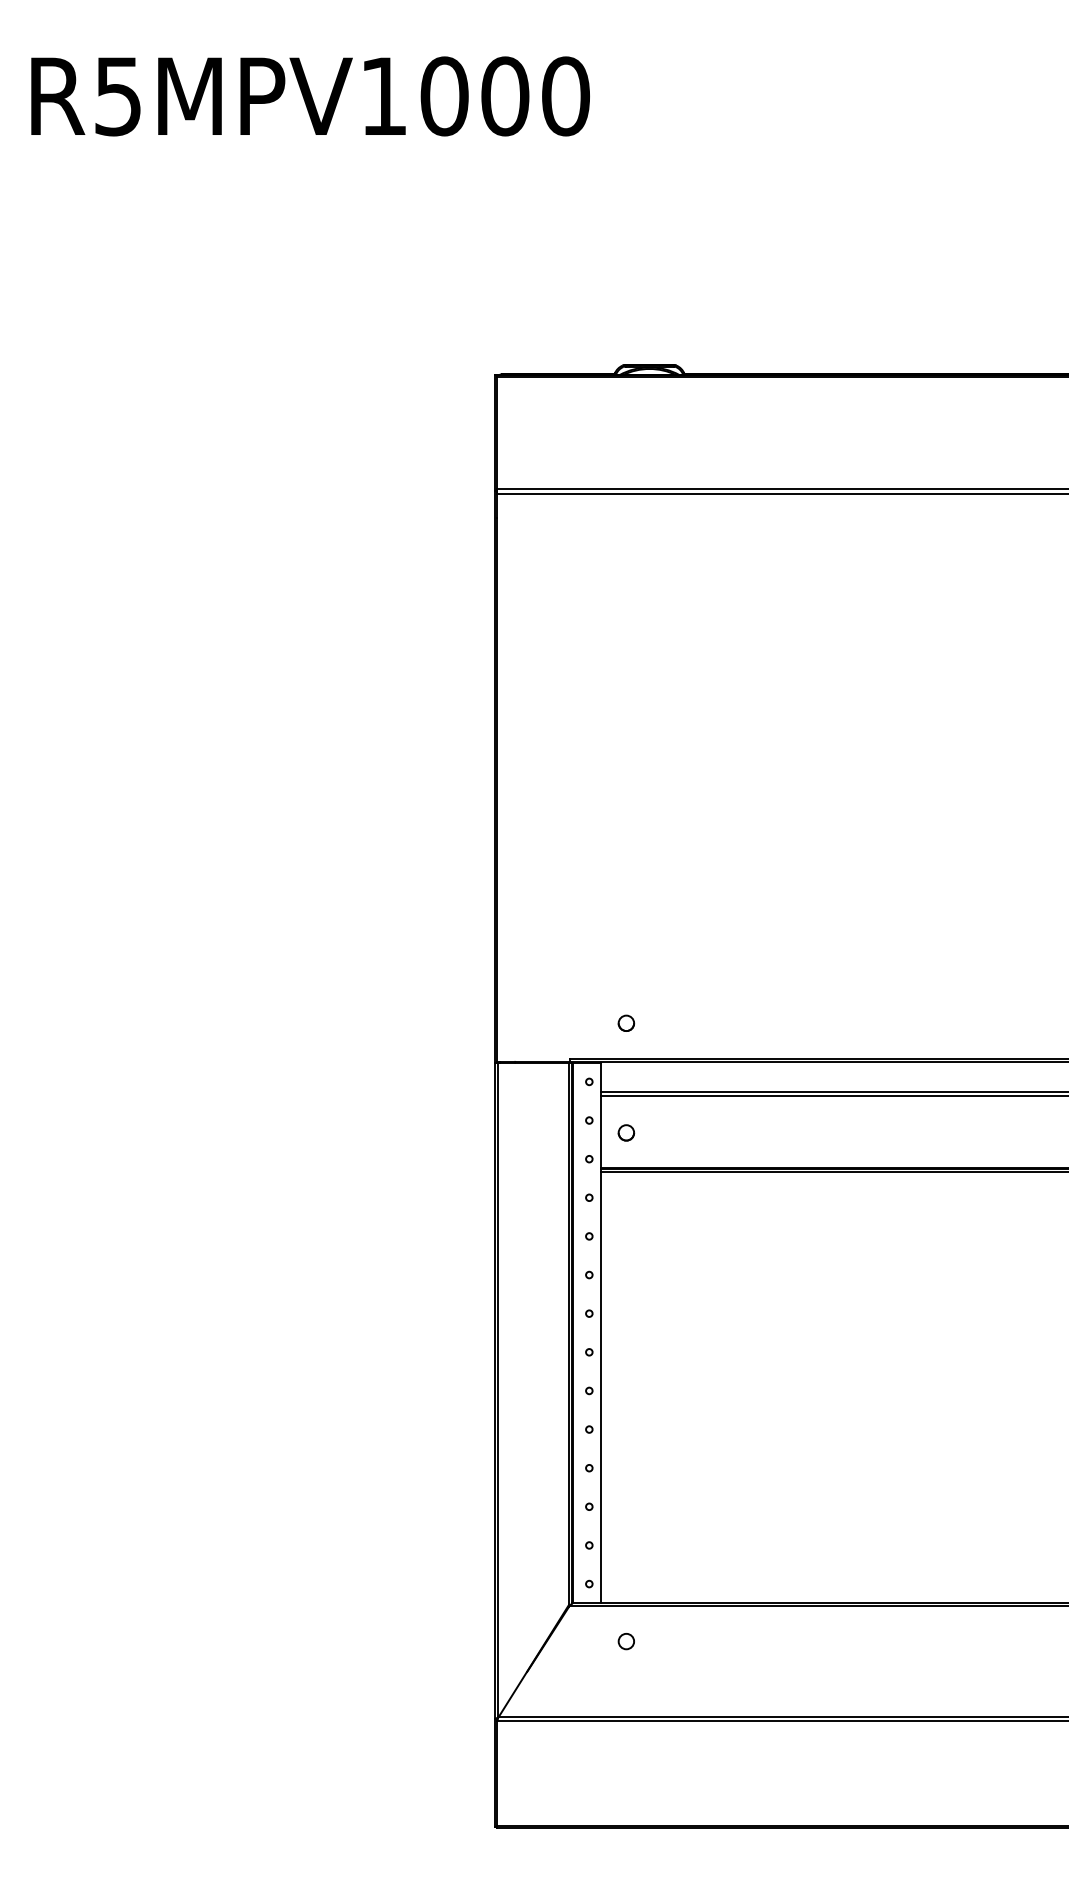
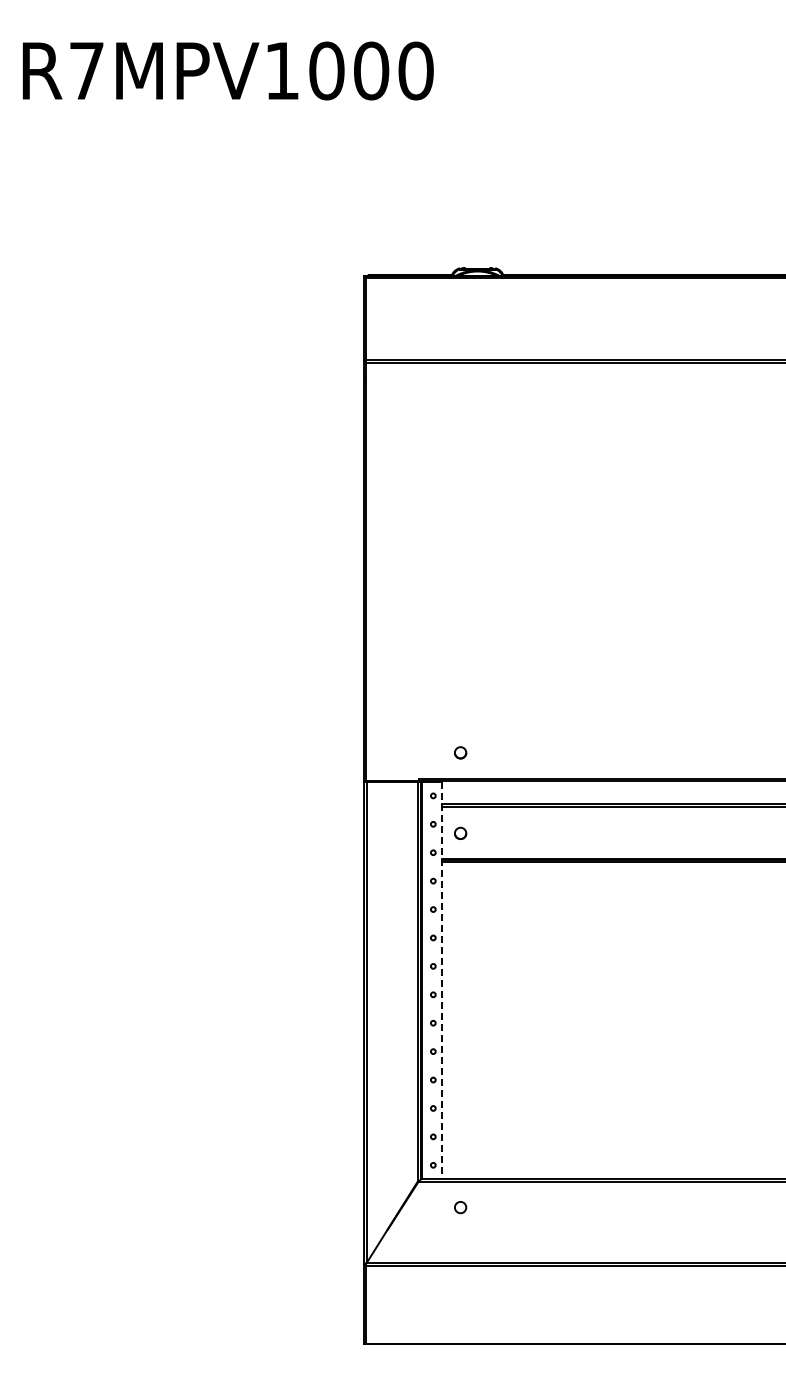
text: (117, 97) -> (86, 71), R5MPV1000 -> R7MPV1000
line: (600, 1332) -> (441, 980), solid -> dashed

